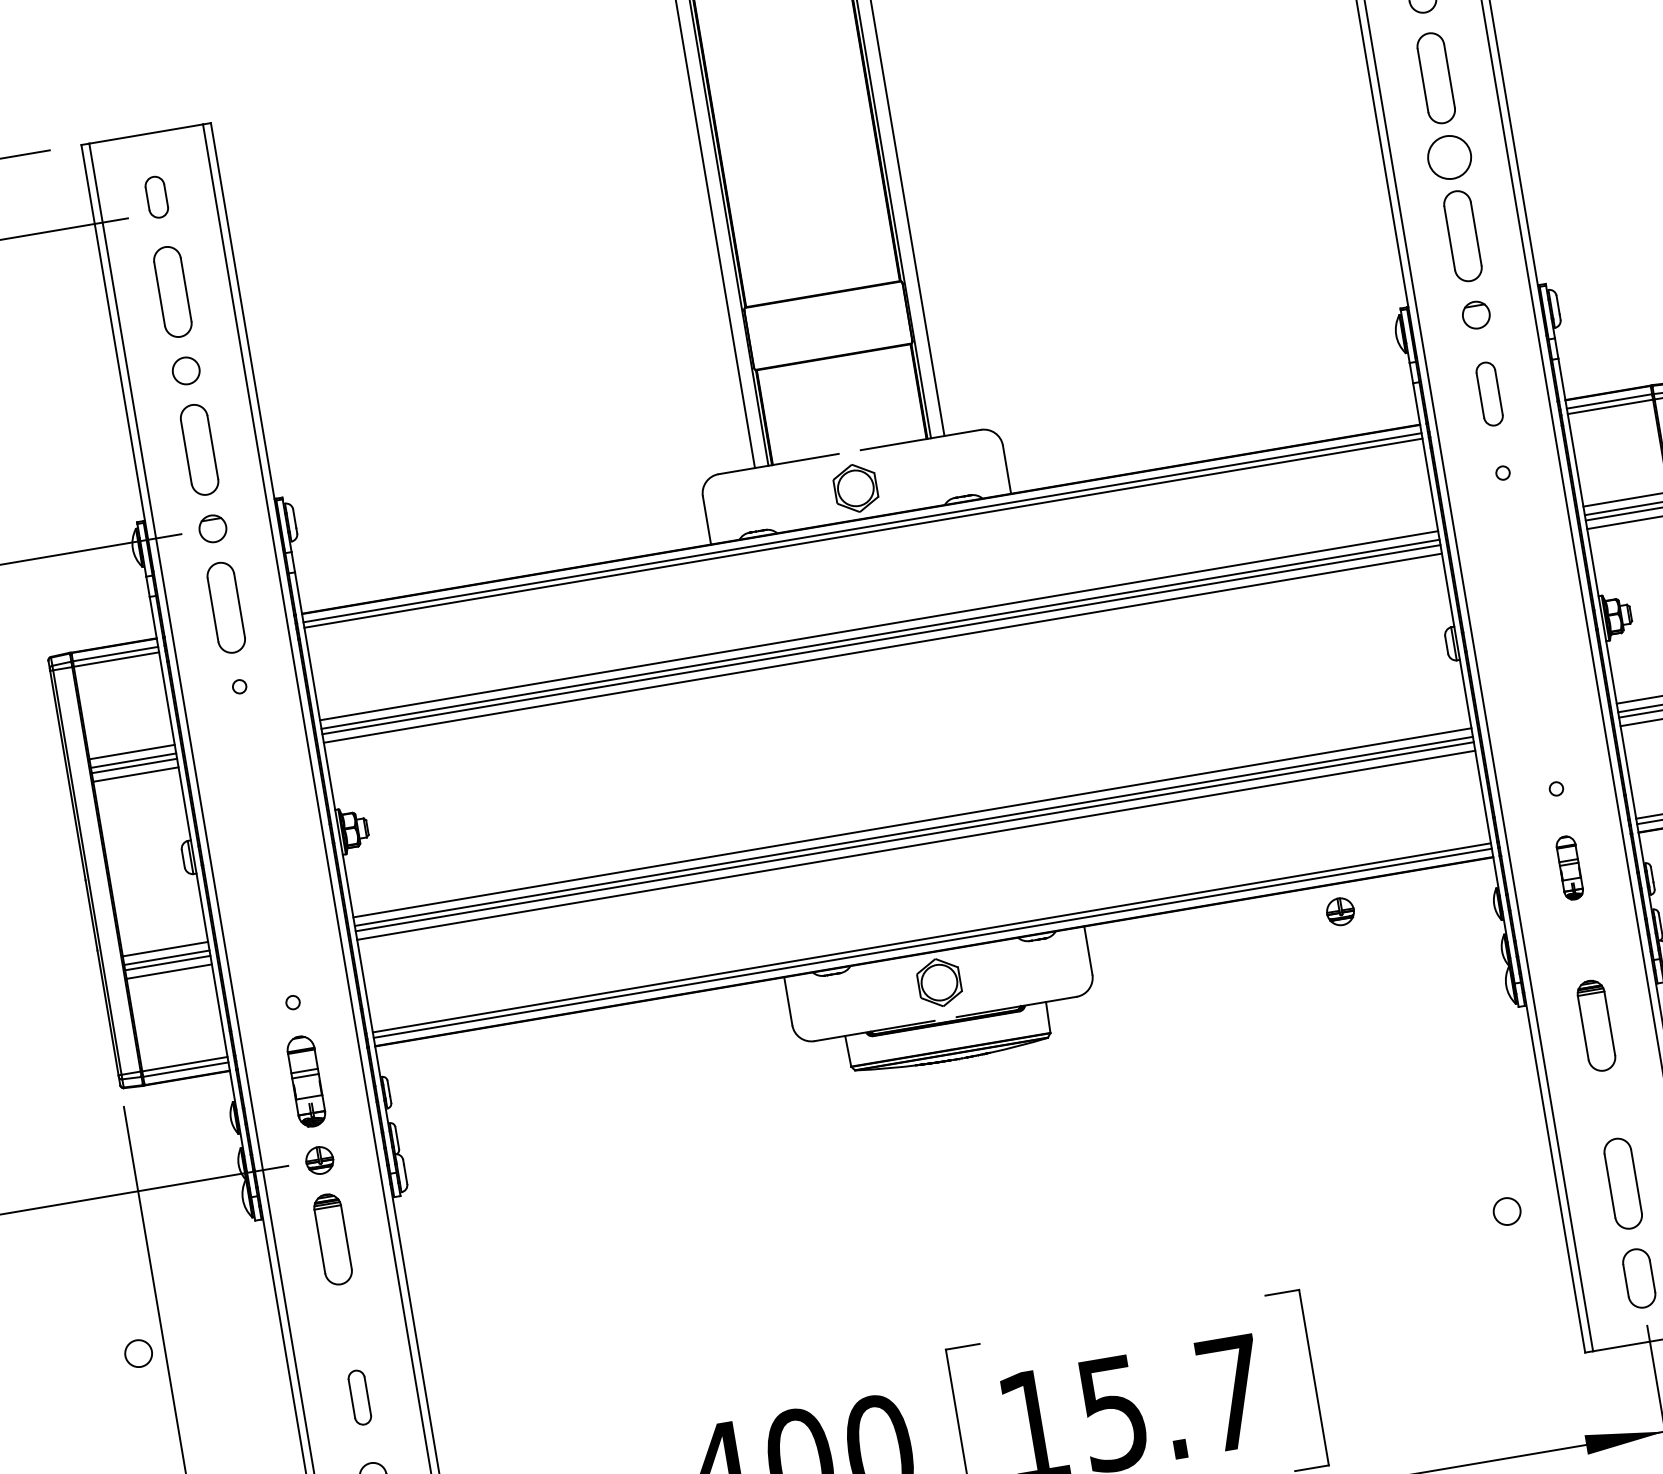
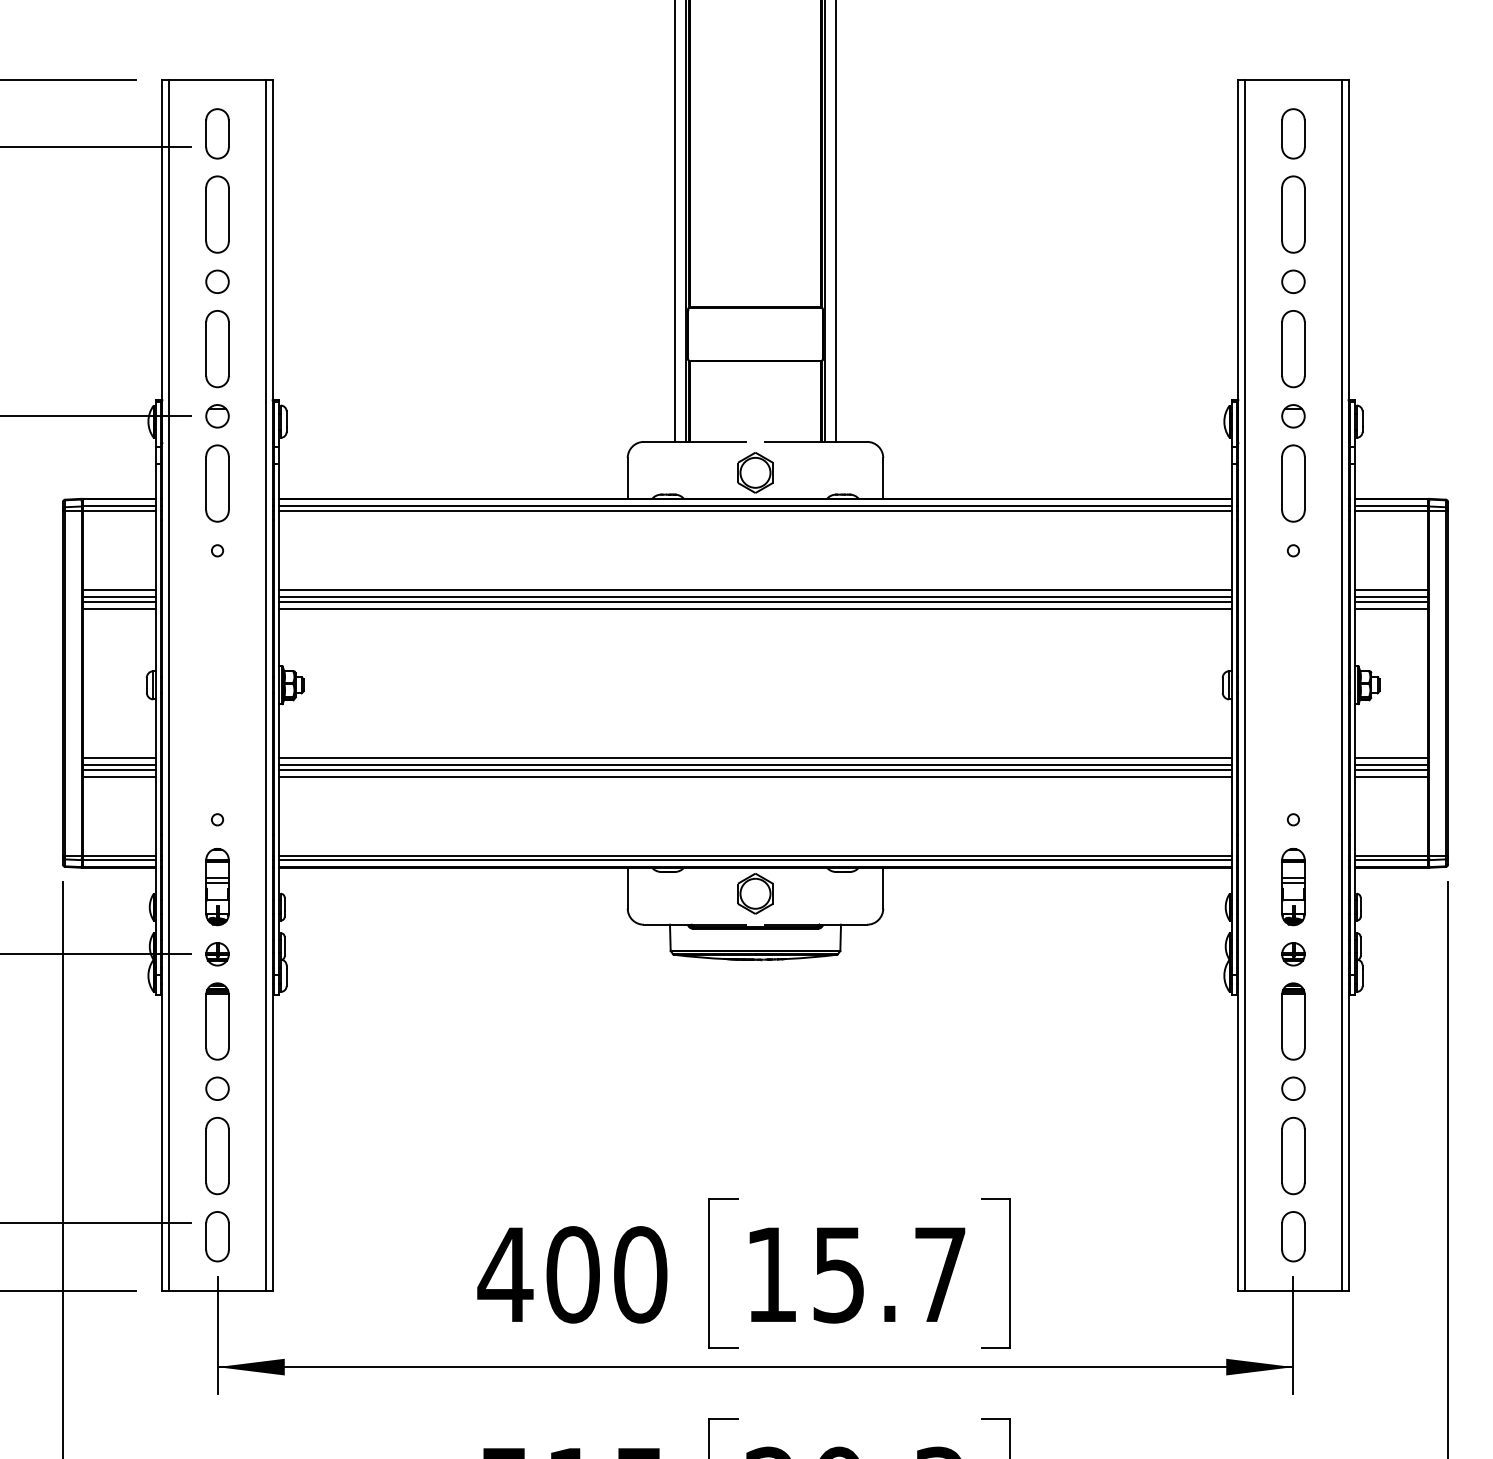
circle: (1449, 156) -> (1293, 281), size x0.62
part: (156, 196) -> (217, 133), size x1.43
part: (1489, 394) -> (1293, 483), size x1.43
part: (1569, 868) -> (1293, 887), size x1.43
part: (1340, 912) -> (1293, 954), moved
circle: (1507, 1211) -> (1293, 1088), moved
circle: (138, 1353) -> (217, 1088), moved
part: (359, 1397) -> (217, 1156), size x1.67

